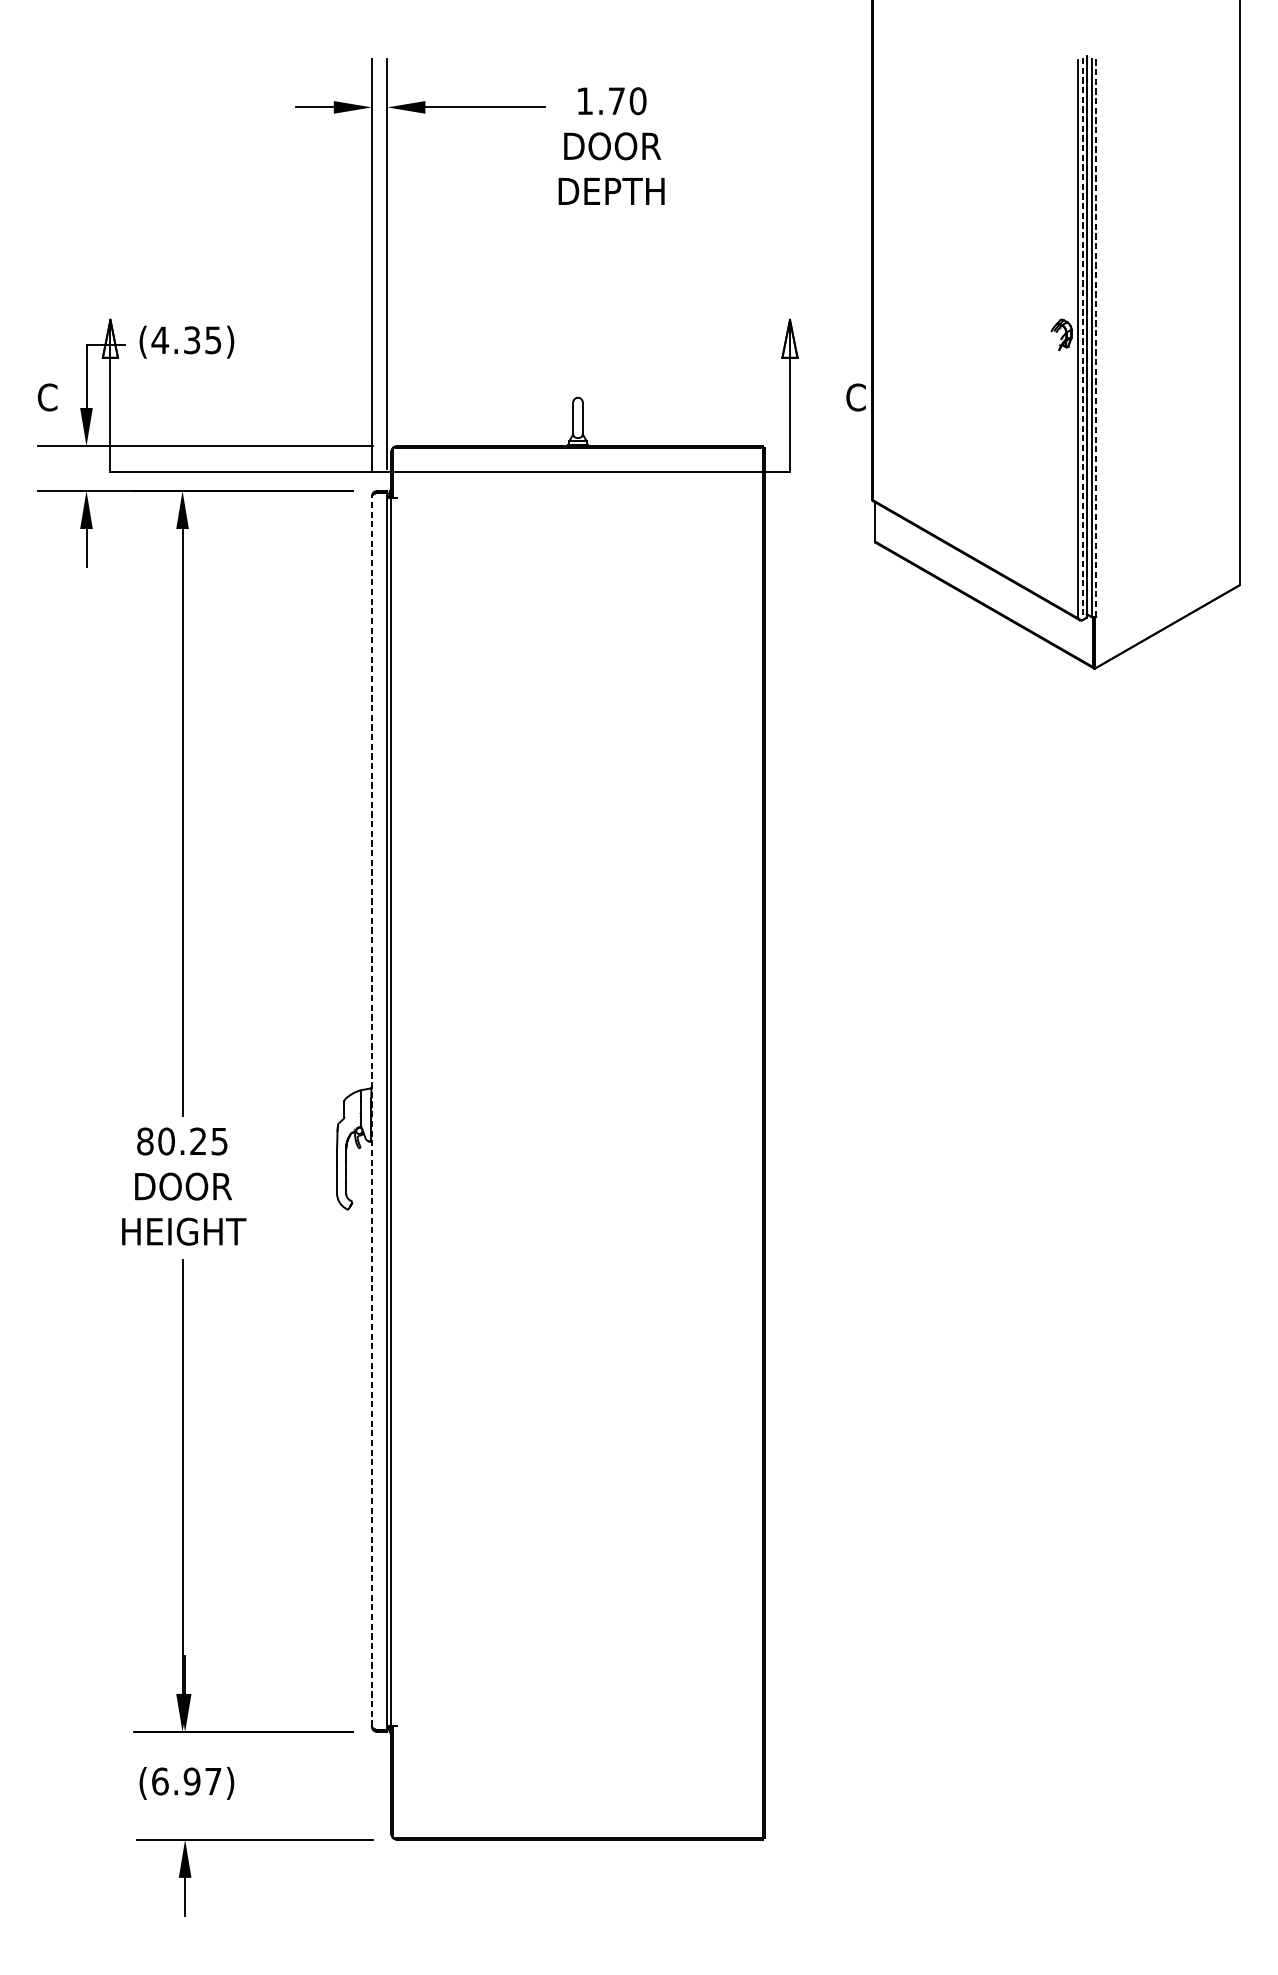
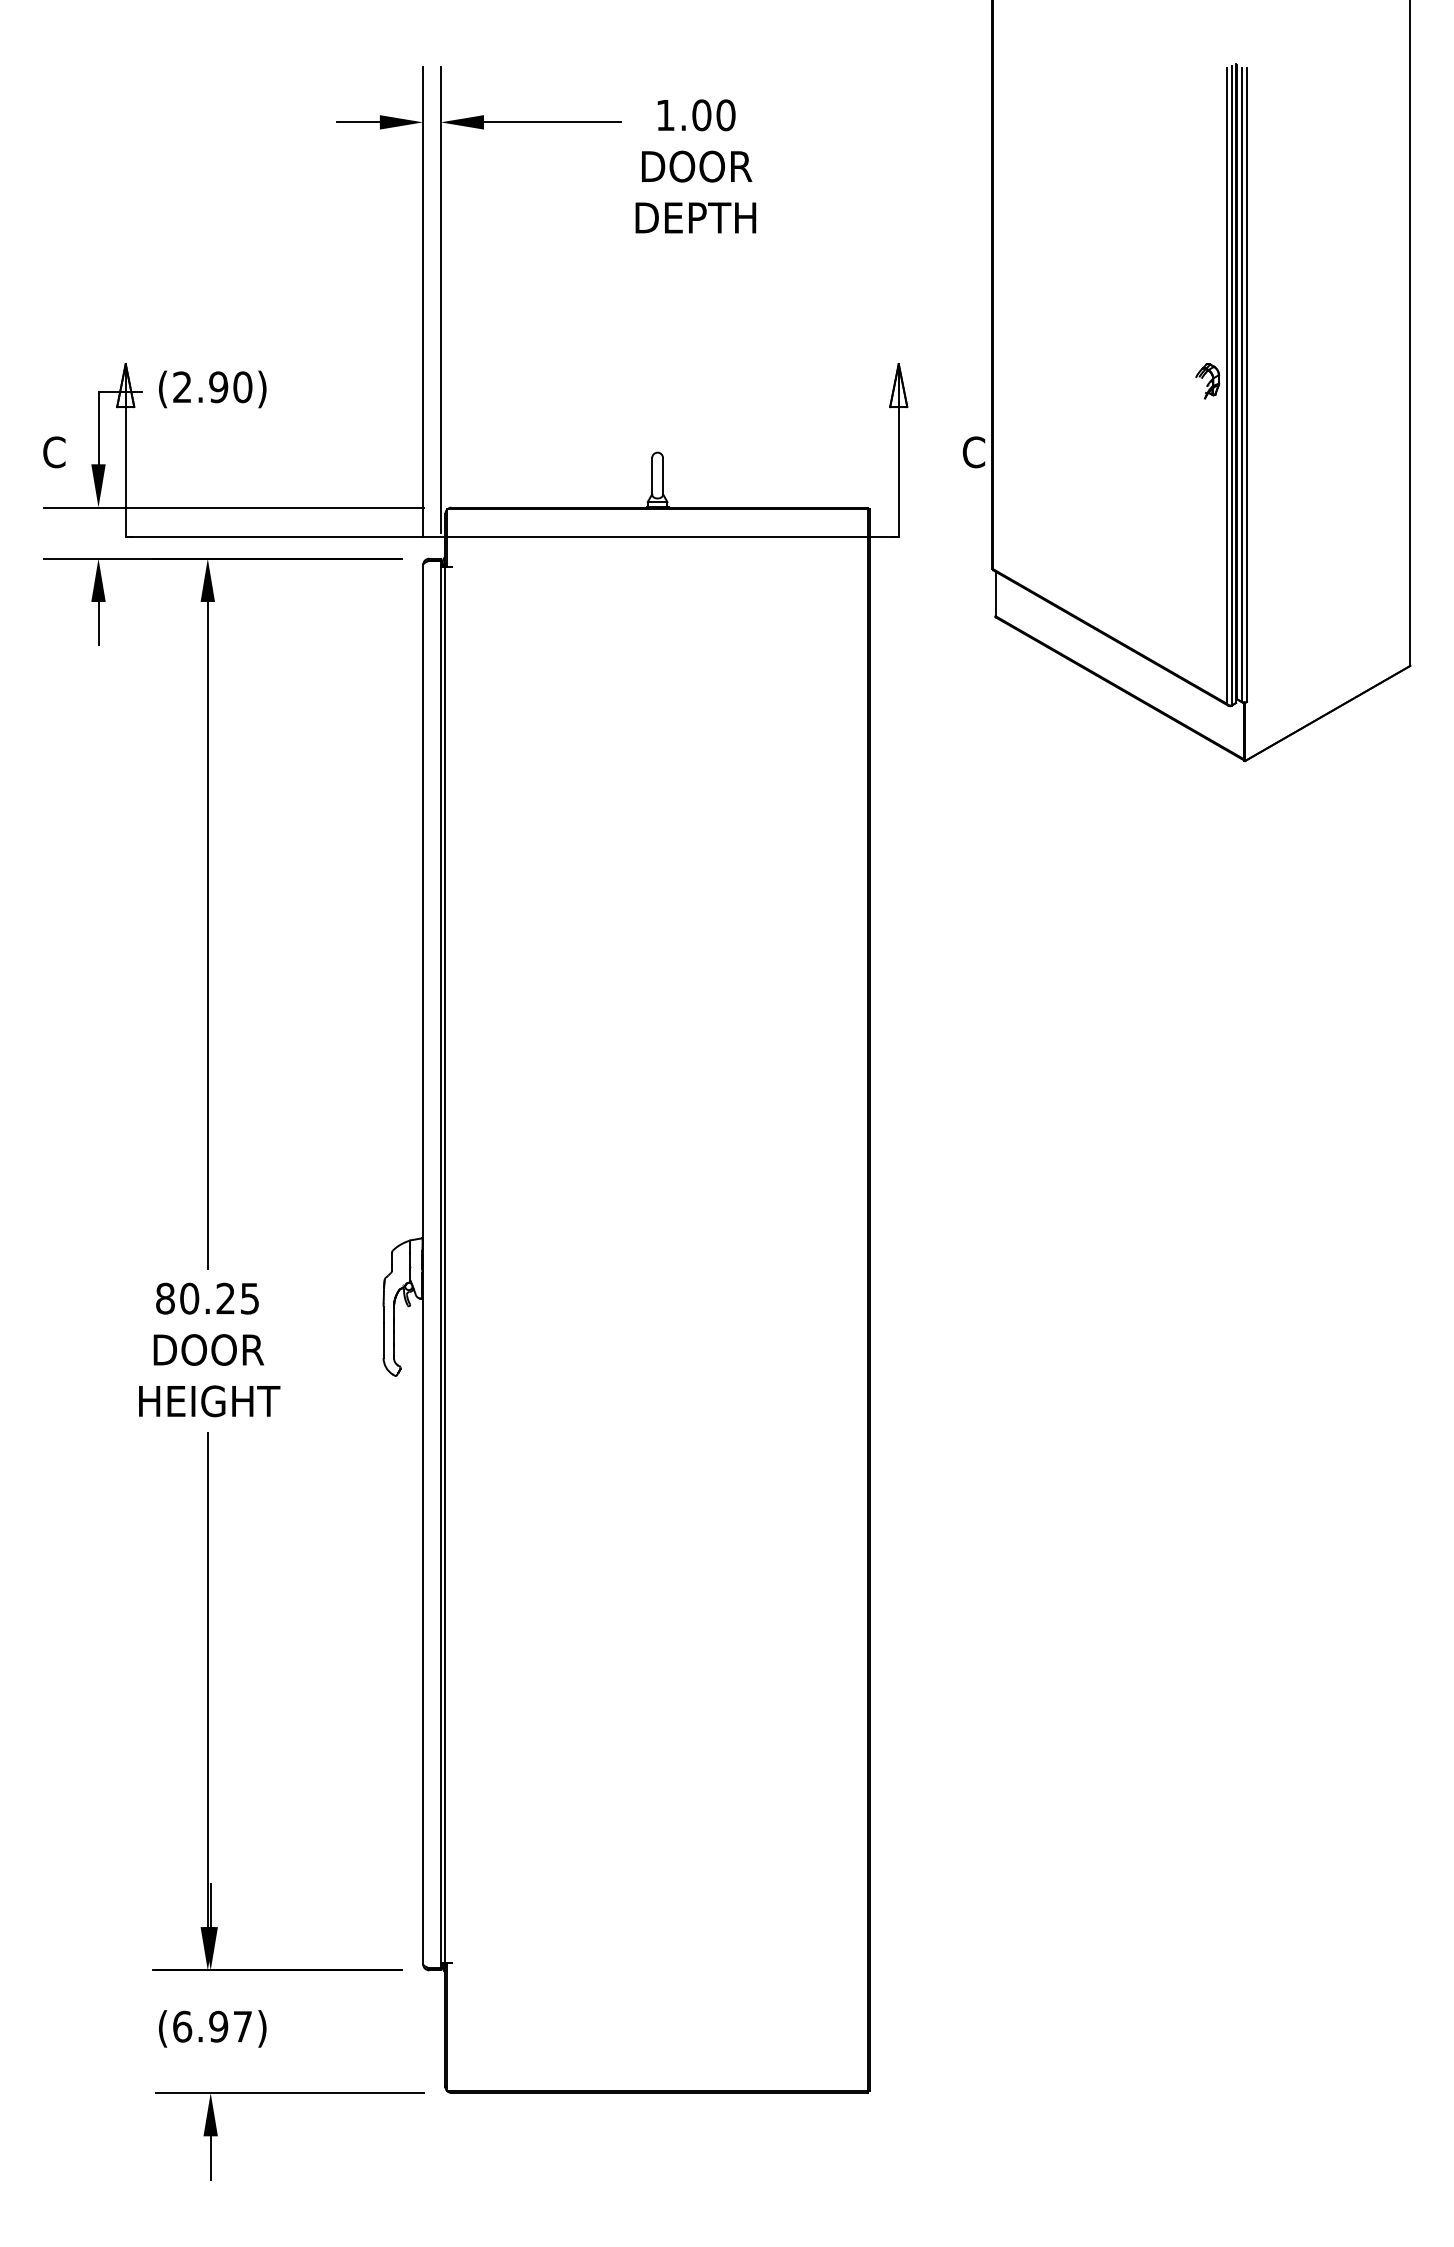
text: (616, 101) -> (701, 115), 1.70 -> 1.00
line: (1082, 338) -> (1231, 385), dashed -> solid
line: (1095, 338) -> (1246, 385), dashed -> solid
text: (186, 340) -> (212, 387), (4.35) -> (2.90)
line: (372, 1111) -> (423, 1264), dashed -> solid

